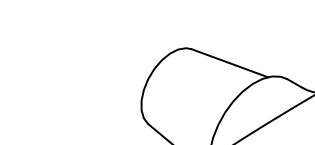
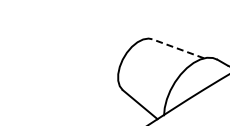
line: (230, 62) -> (178, 48), solid -> dashed

